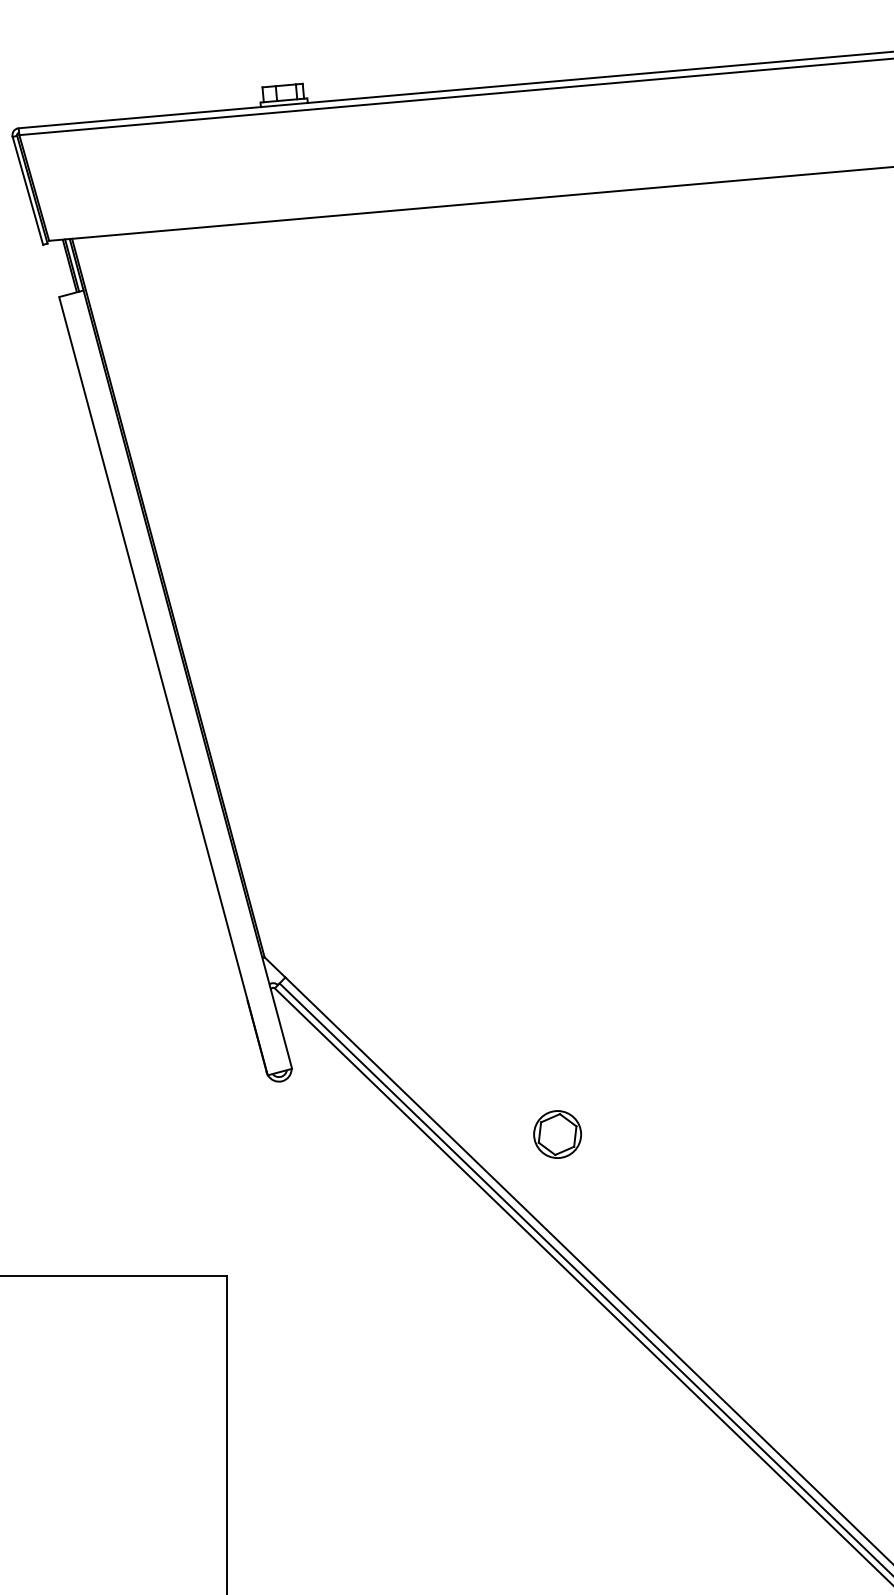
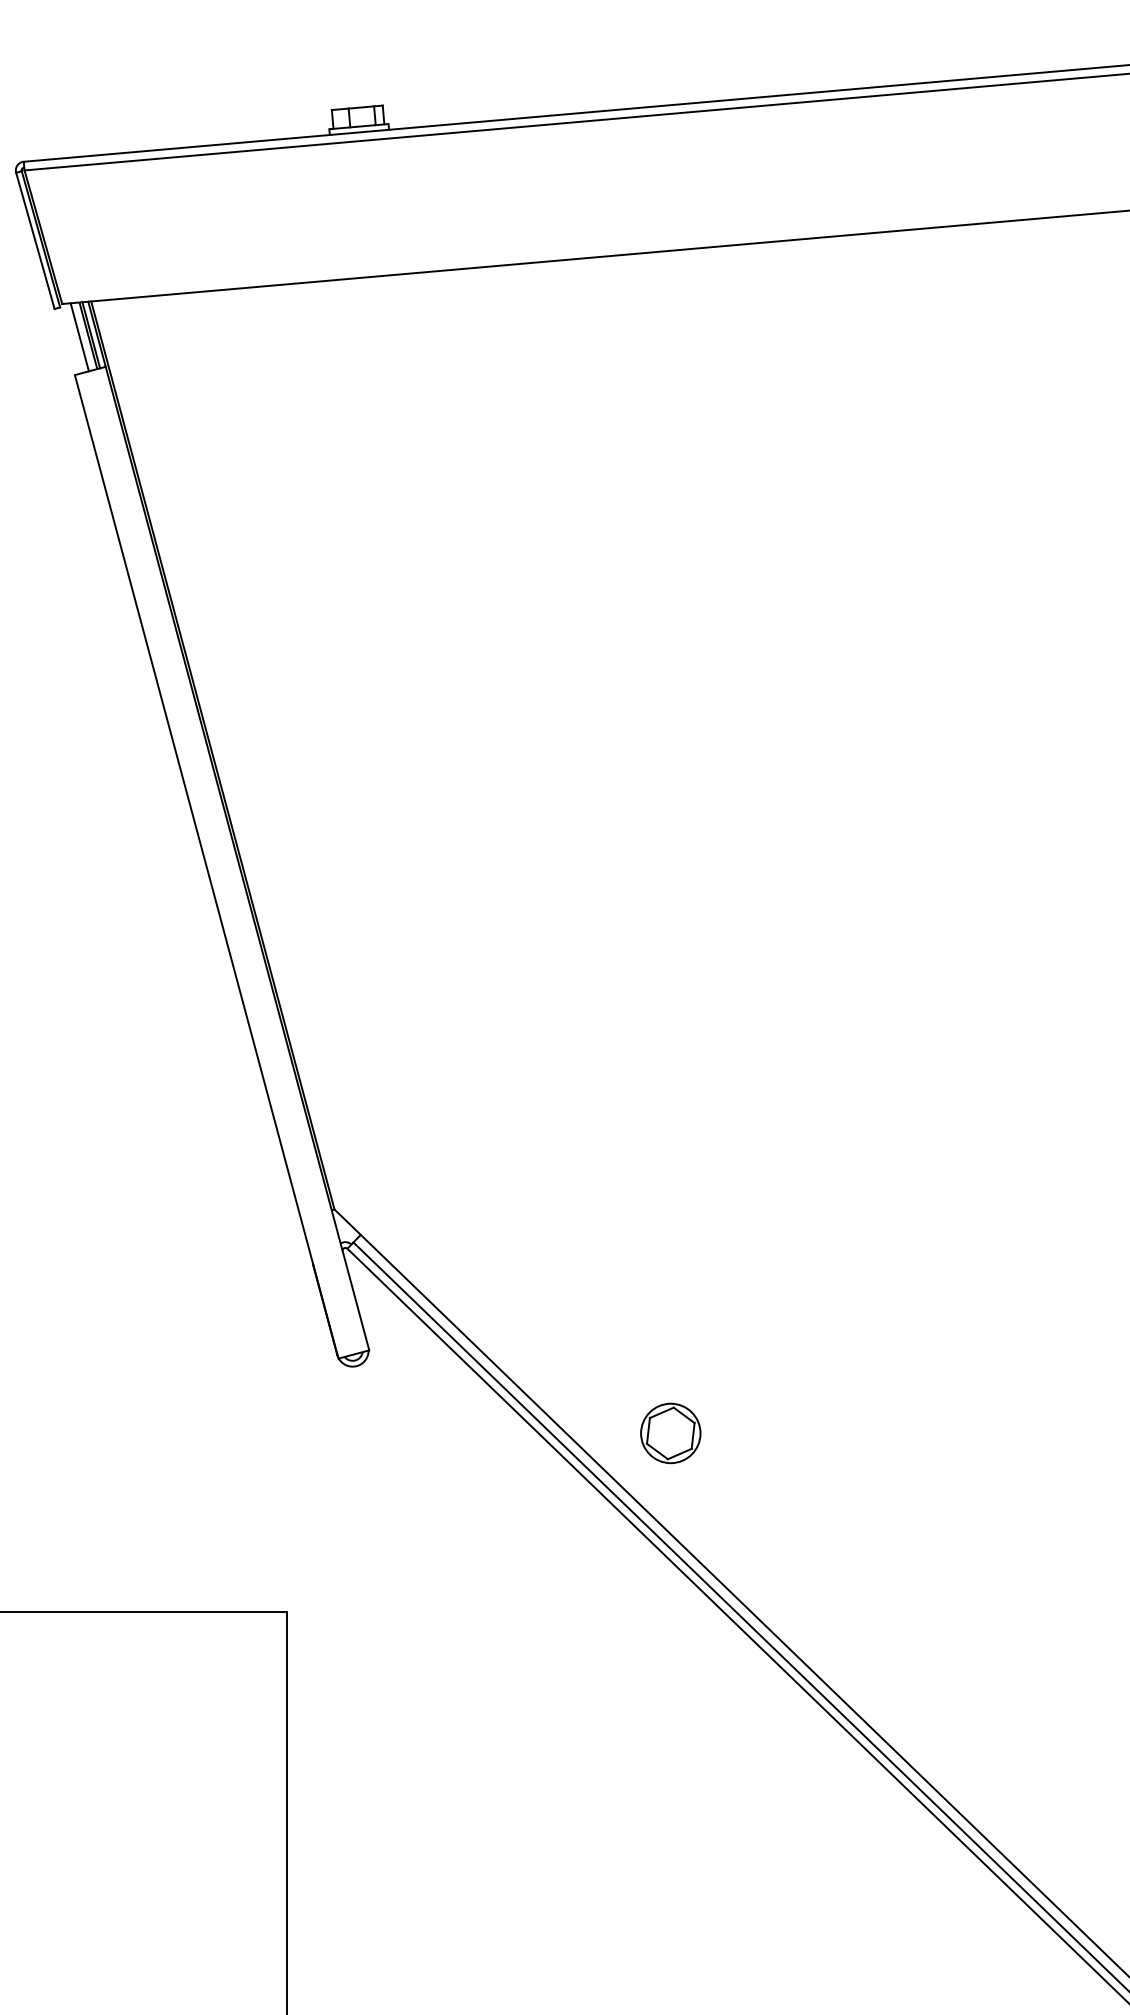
line: (62, 267) -> (79, 337), added
part: (557, 1134) -> (670, 1433), moved

